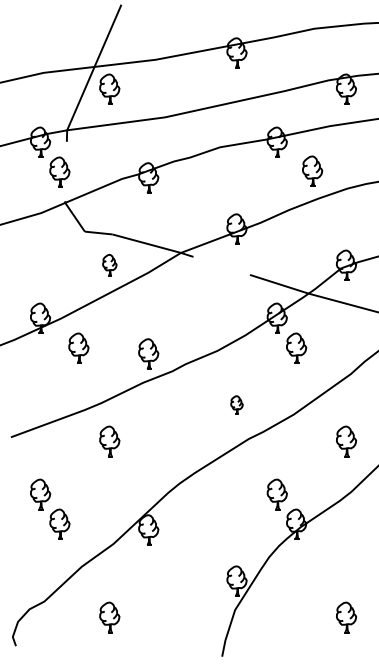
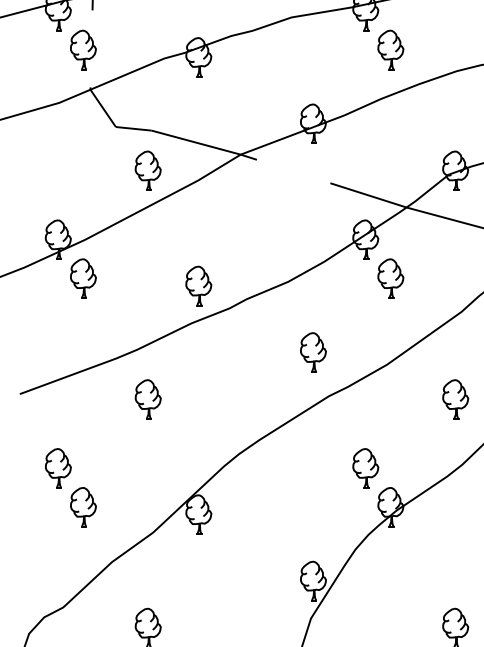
part: (312, 170) -> (390, 48), moved
part: (109, 264) -> (147, 169), size x1.43
part: (78, 347) -> (82, 277), moved
part: (236, 404) -> (312, 351), size x1.67

